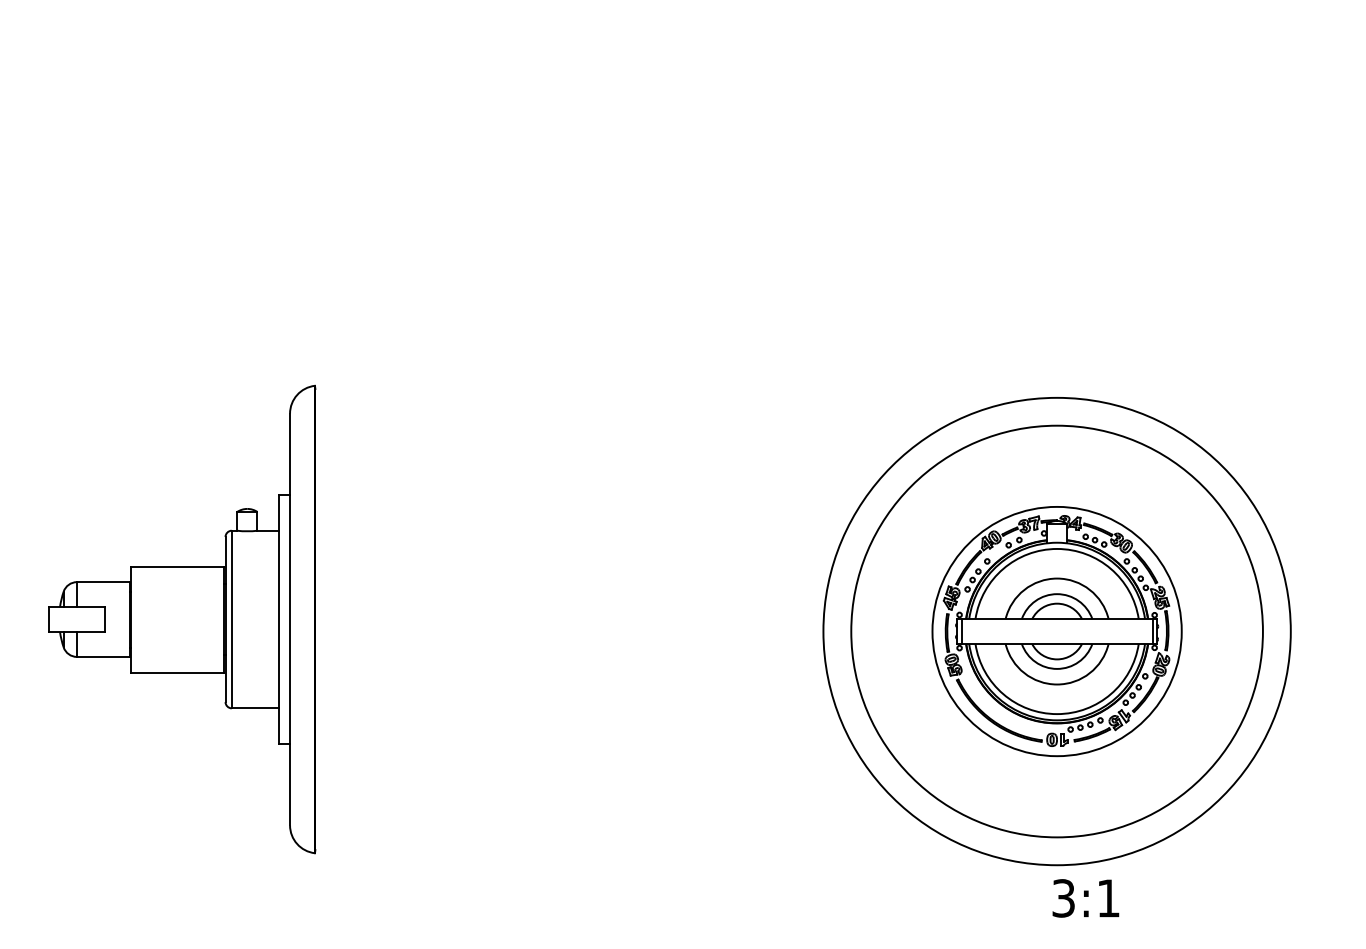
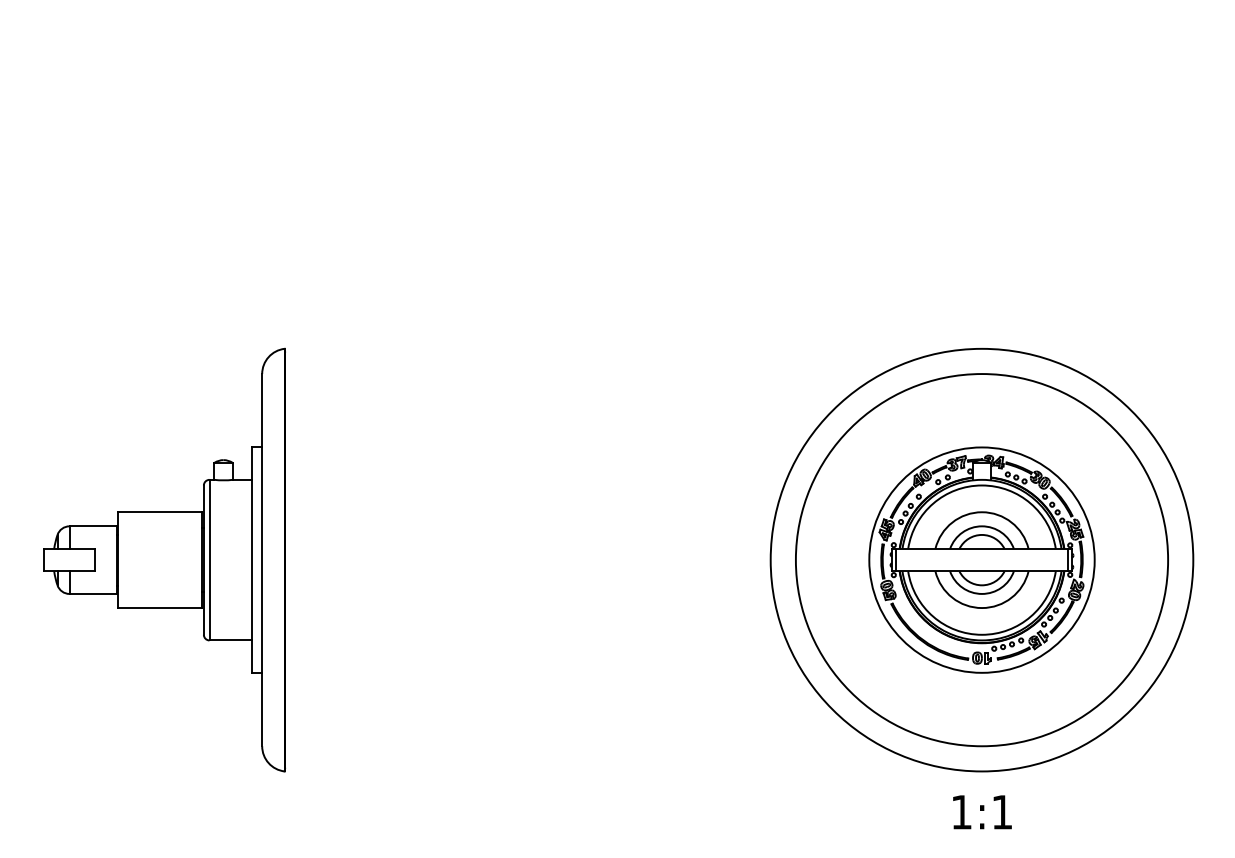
part: (1056, 631) -> (981, 560), moved
text: (1063, 898) -> (961, 812), 3:1 -> 1:1

